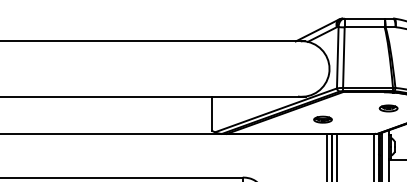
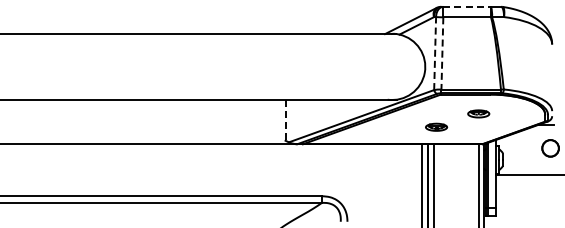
line: (364, 18) -> (467, 6), solid -> dashed
line: (338, 57) -> (435, 53), solid -> dashed
line: (343, 57) -> (442, 53), solid -> dashed
part: (388, 108) -> (478, 113), moved
line: (212, 113) -> (285, 120), solid -> dashed
part: (322, 119) -> (436, 126), moved

